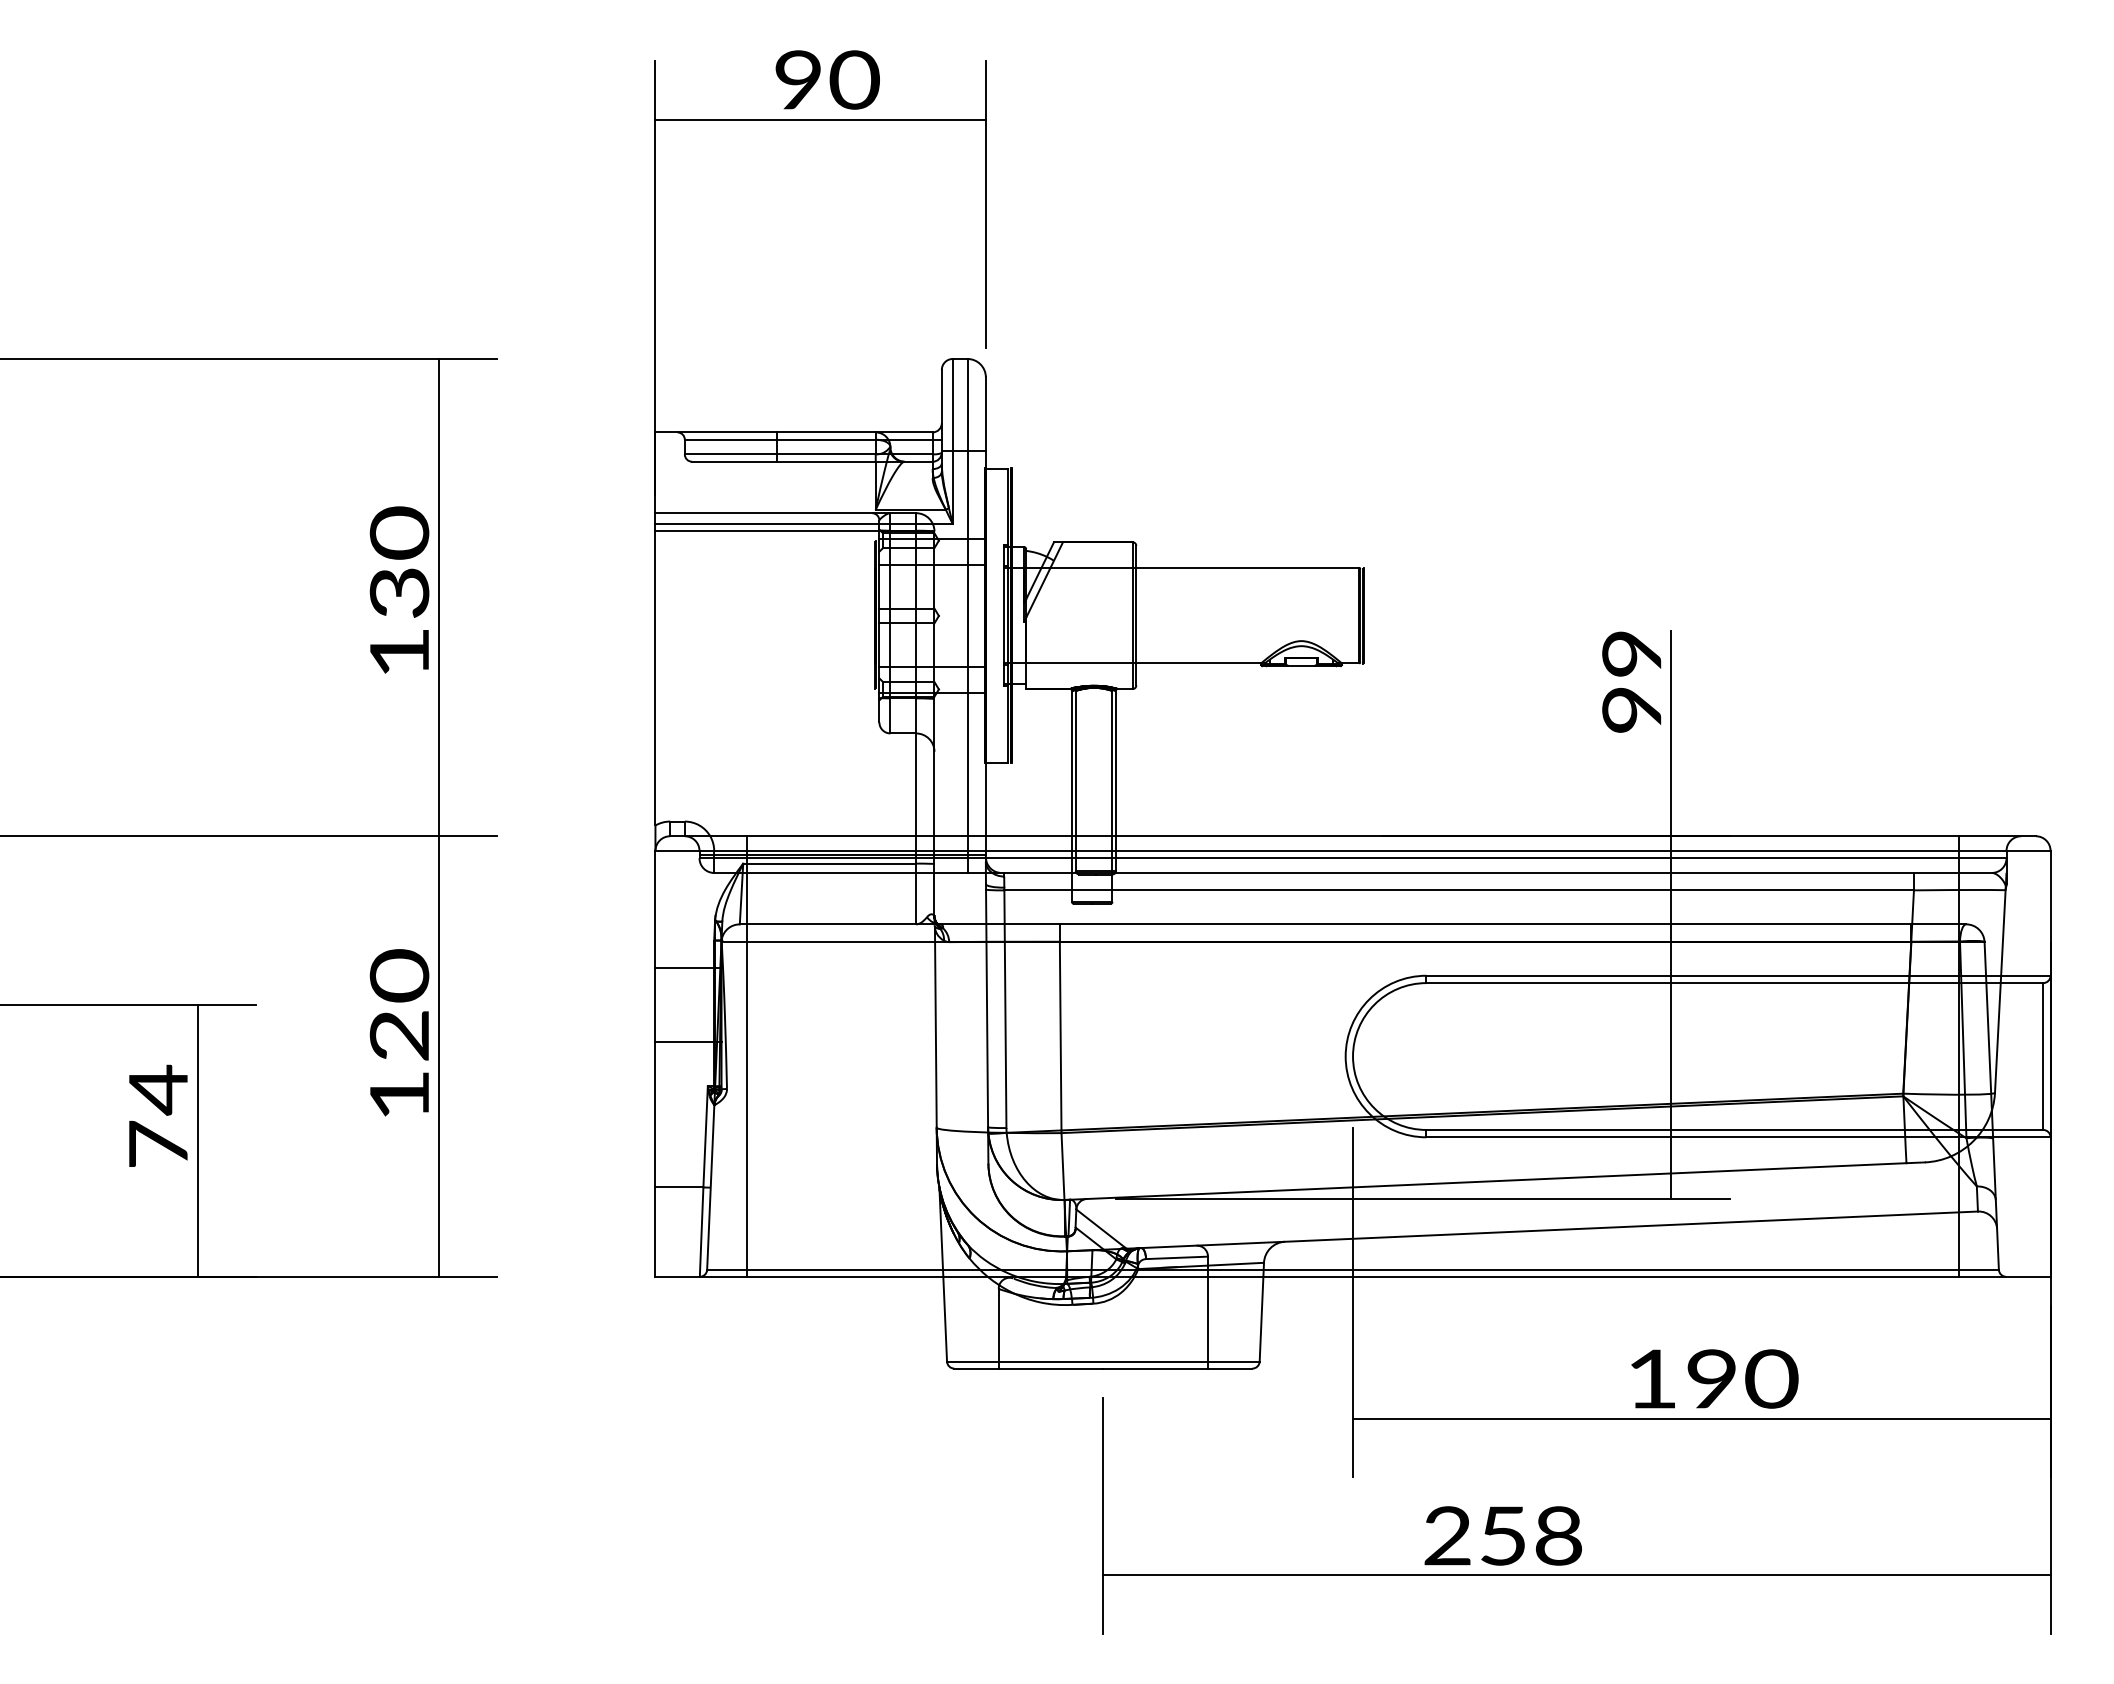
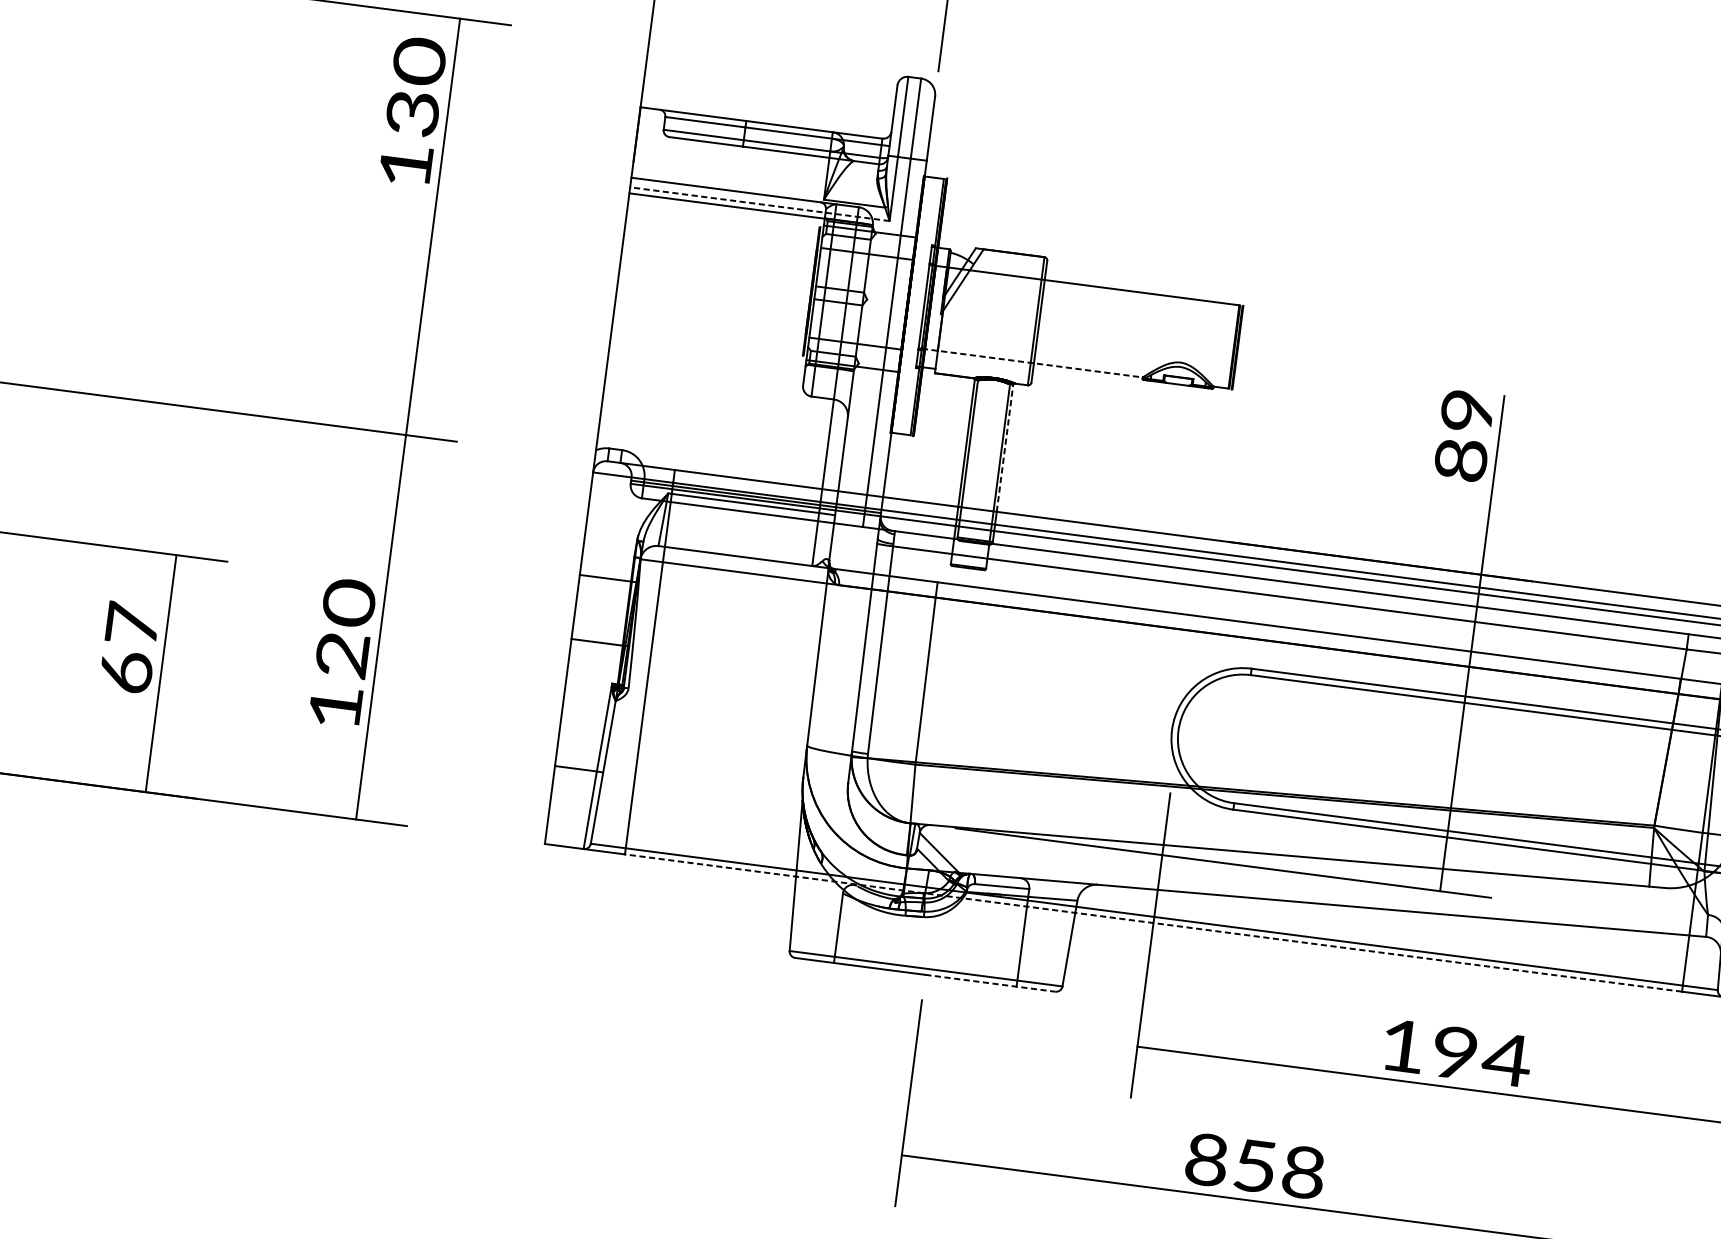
line: (804, 524) -> (760, 204), solid -> dashed
text: (399, 589) -> (413, 110), moved
line: (1134, 663) -> (1032, 363), solid -> dashed
text: (1633, 709) -> (1462, 459), 99 -> 89
line: (1116, 763) -> (1005, 448), solid -> dashed
text: (399, 1032) -> (342, 652), moved
text: (158, 1115) -> (129, 646), 74 -> 67
line: (1353, 1276) -> (1153, 922), solid -> dashed
line: (1177, 1368) -> (989, 983), solid -> dashed
text: (1770, 1378) -> (1506, 1059), 190 -> 194
text: (1447, 1535) -> (1206, 1159), 258 -> 858

